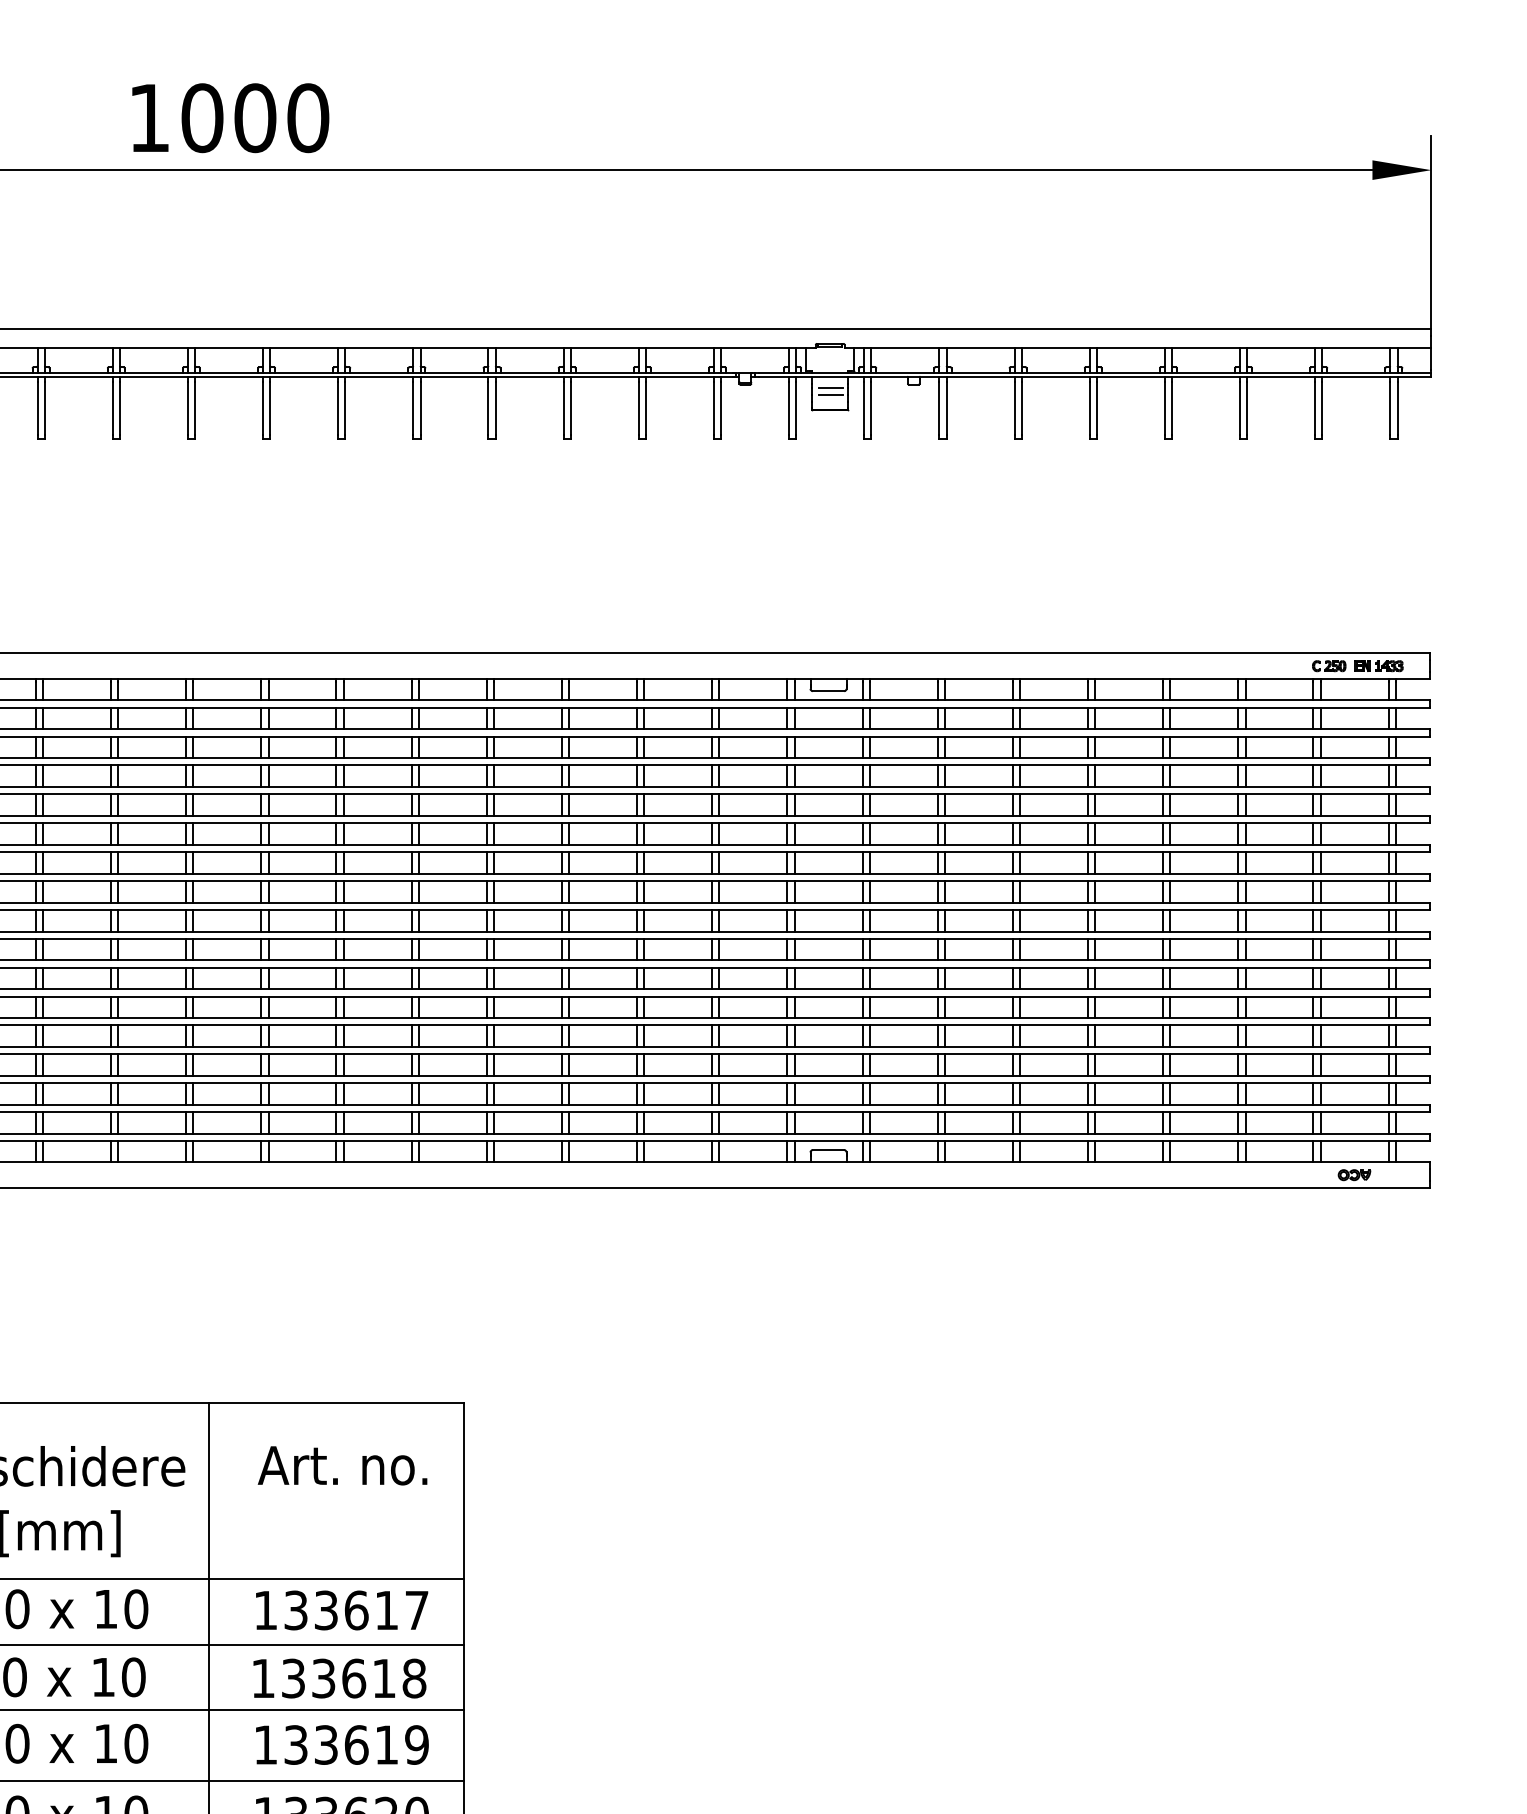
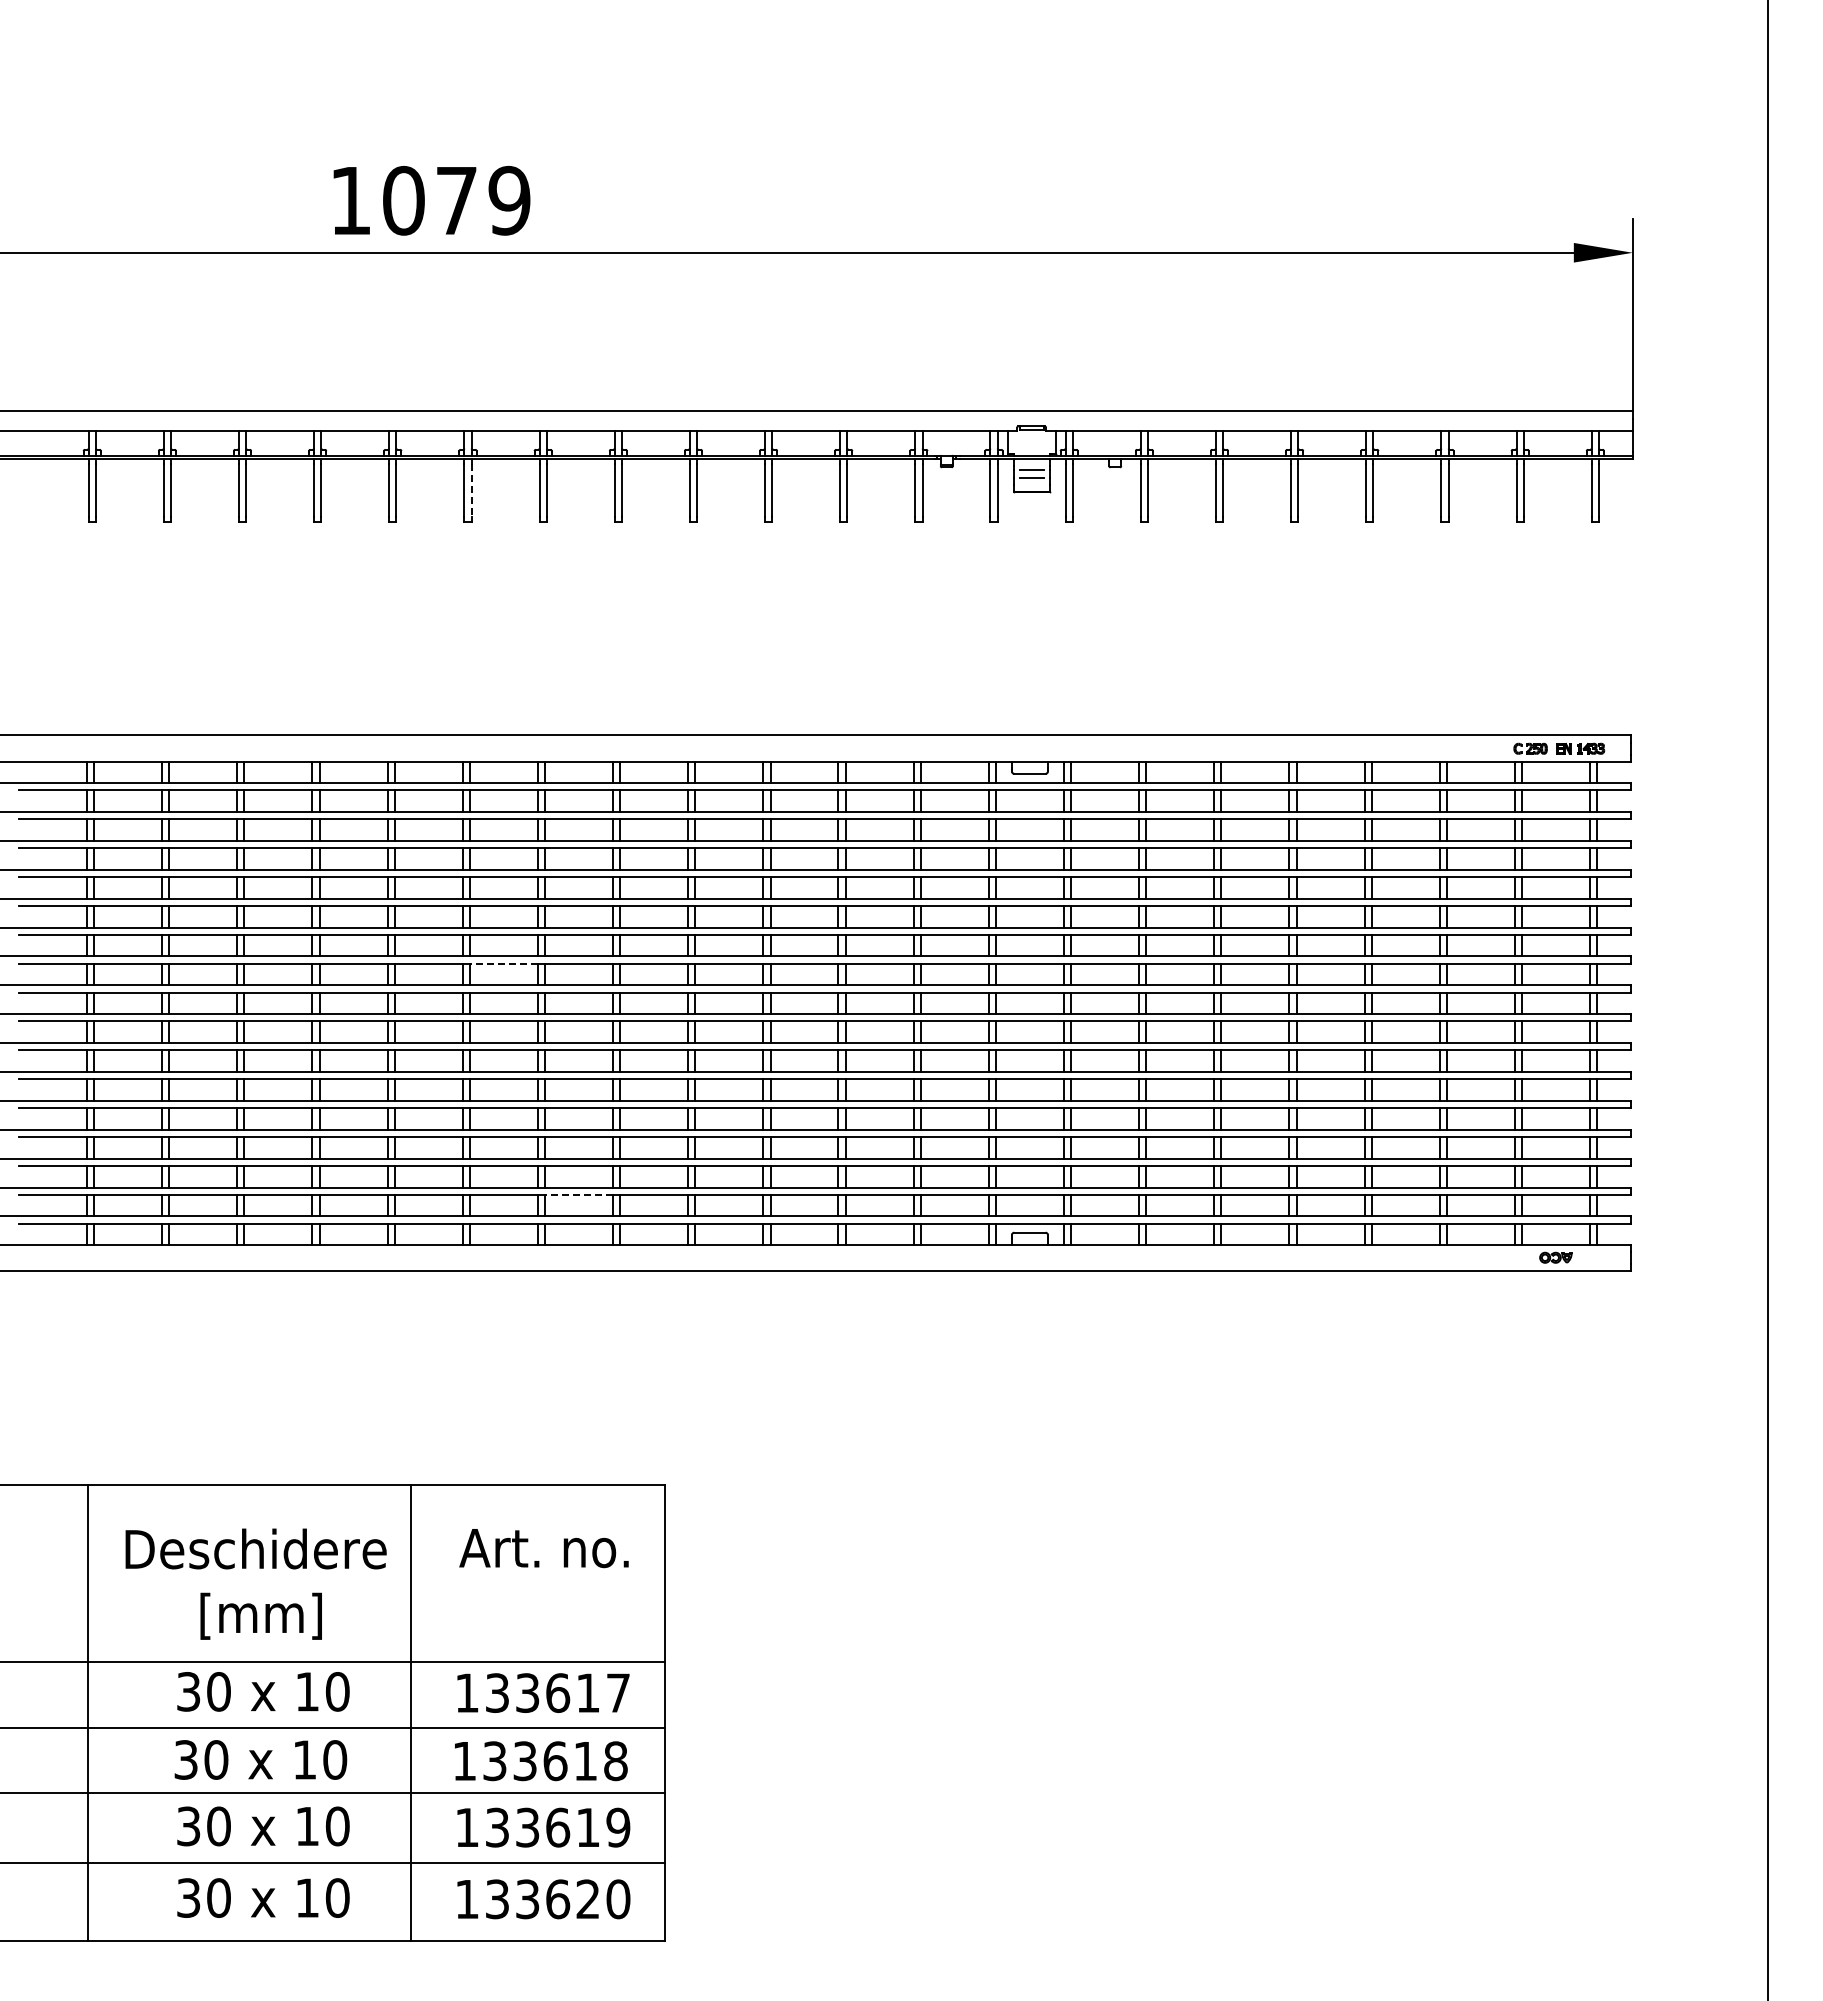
text: (282, 117) -> (483, 200), 1000 -> 1079
line: (270, 407) -> (471, 490), solid -> dashed
line: (302, 880) -> (503, 963), solid -> dashed
line: (378, 1111) -> (579, 1194), solid -> dashed

